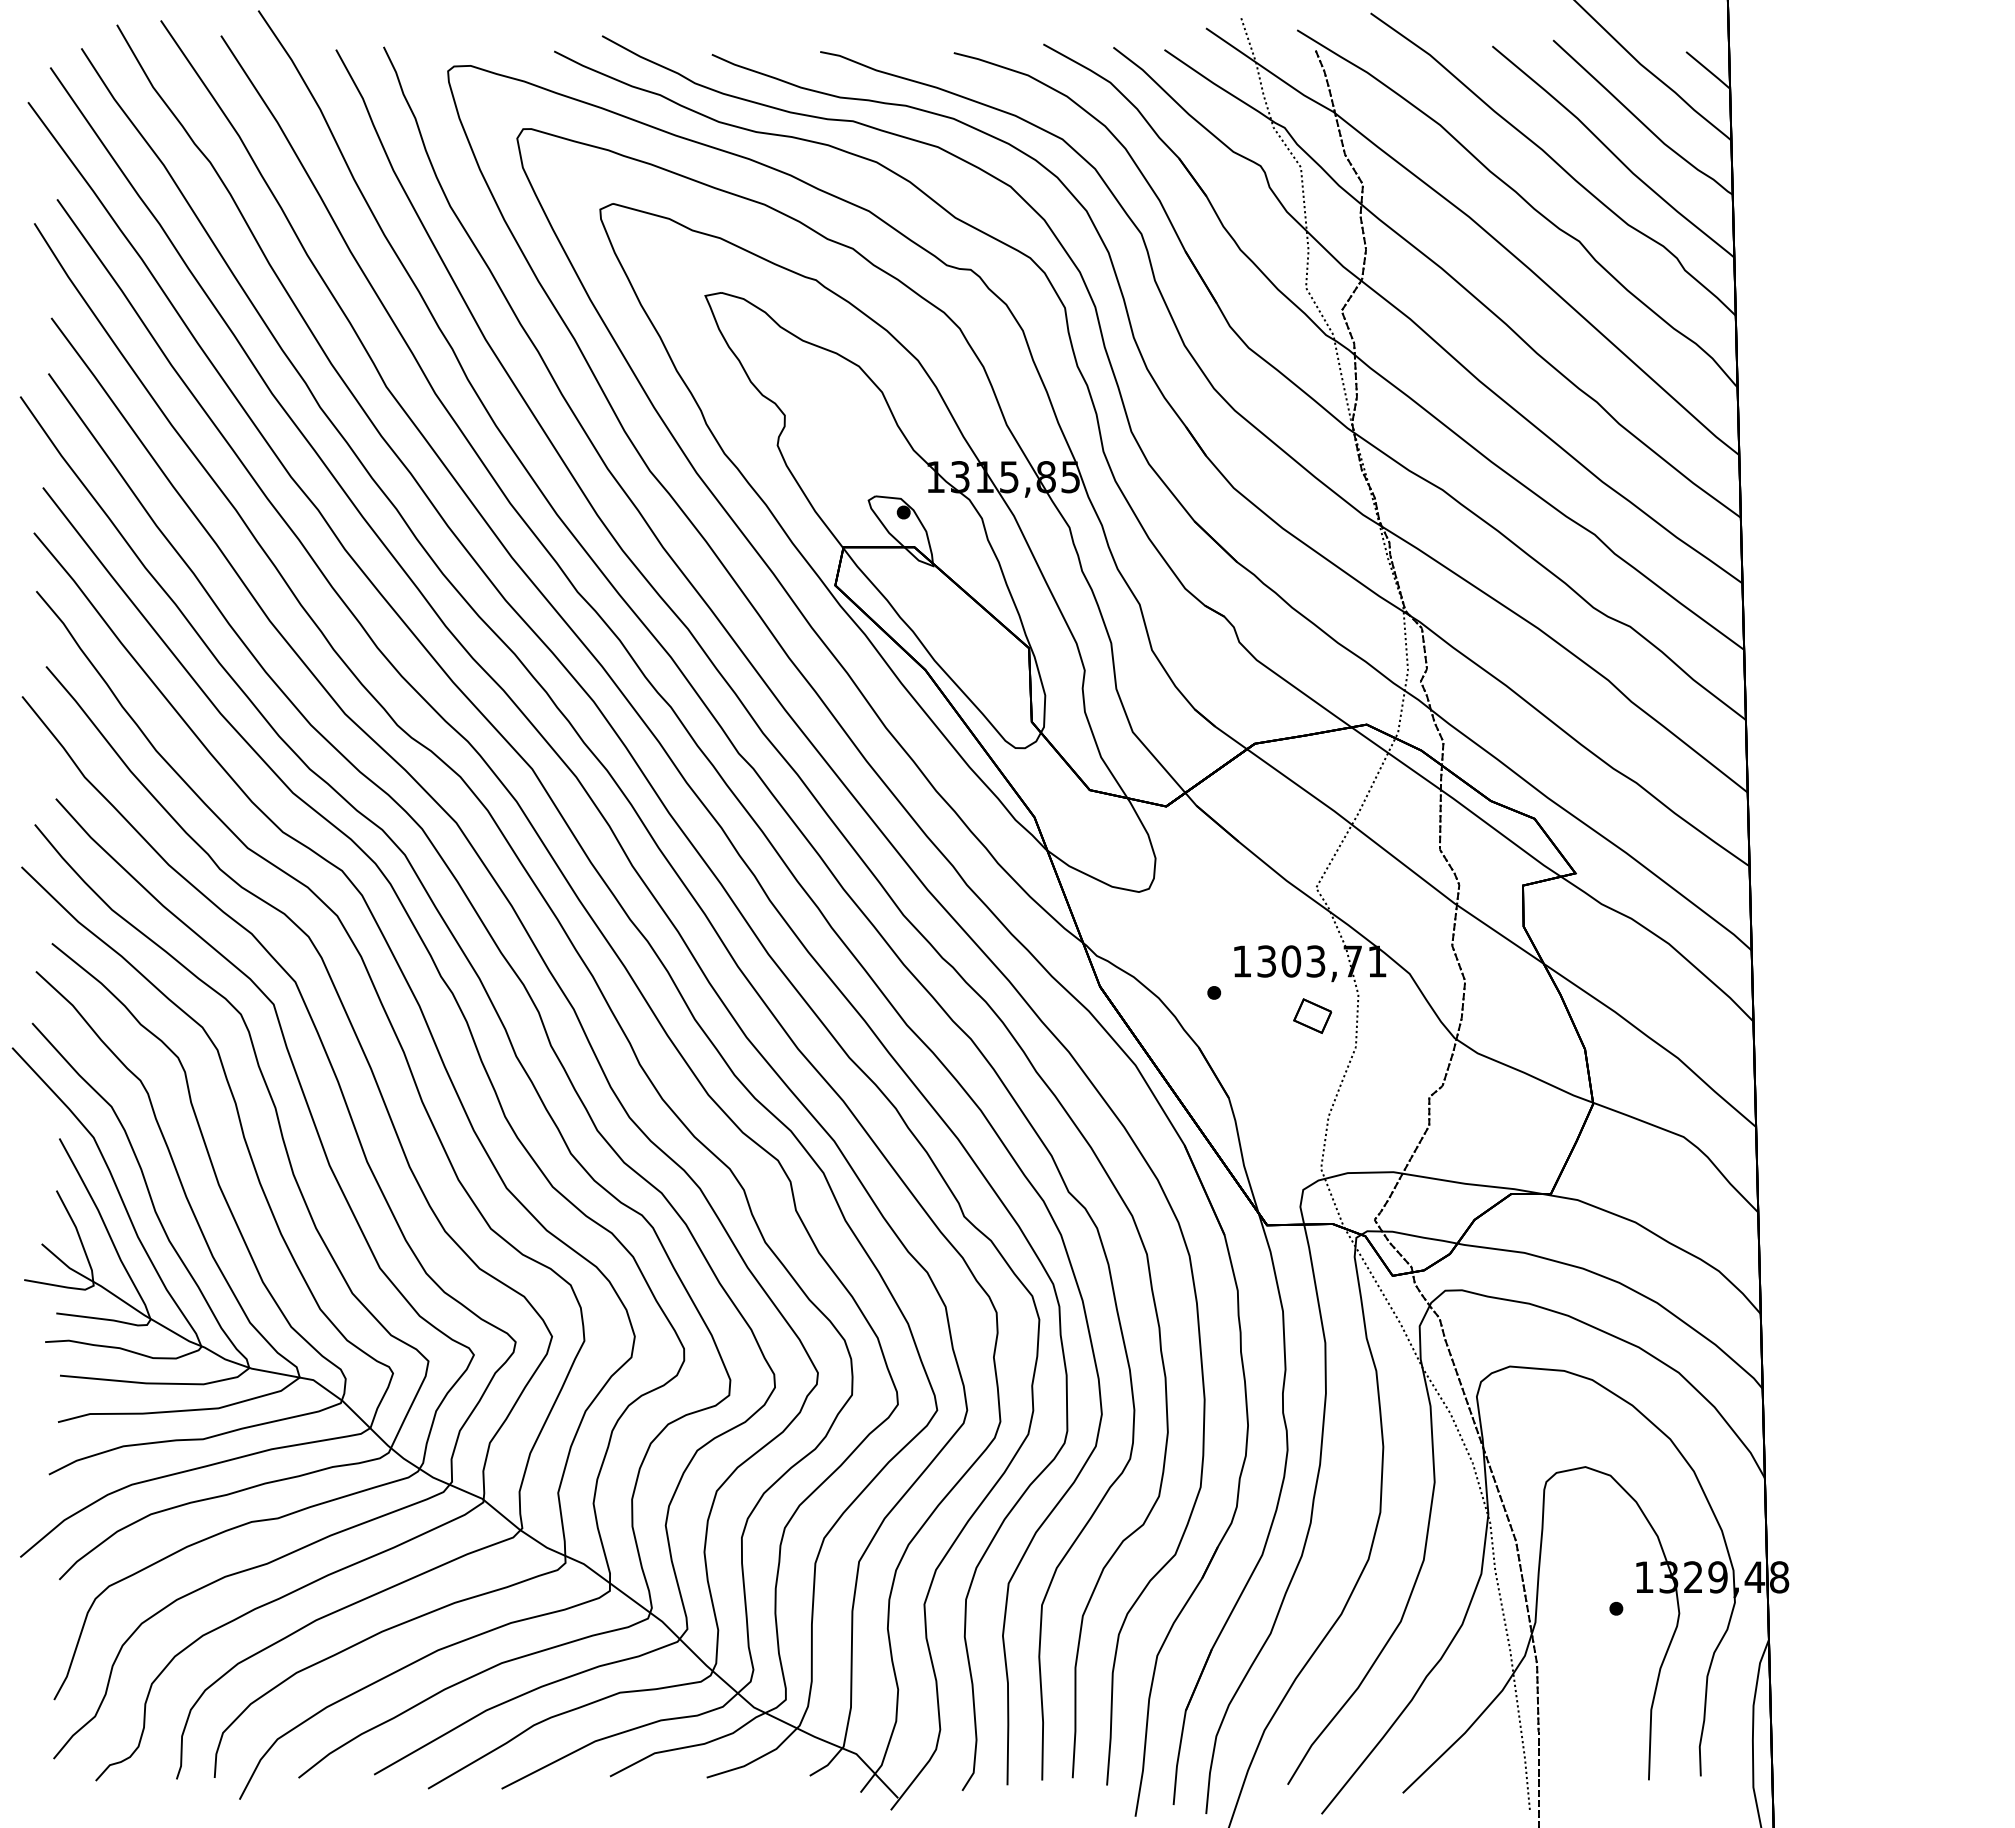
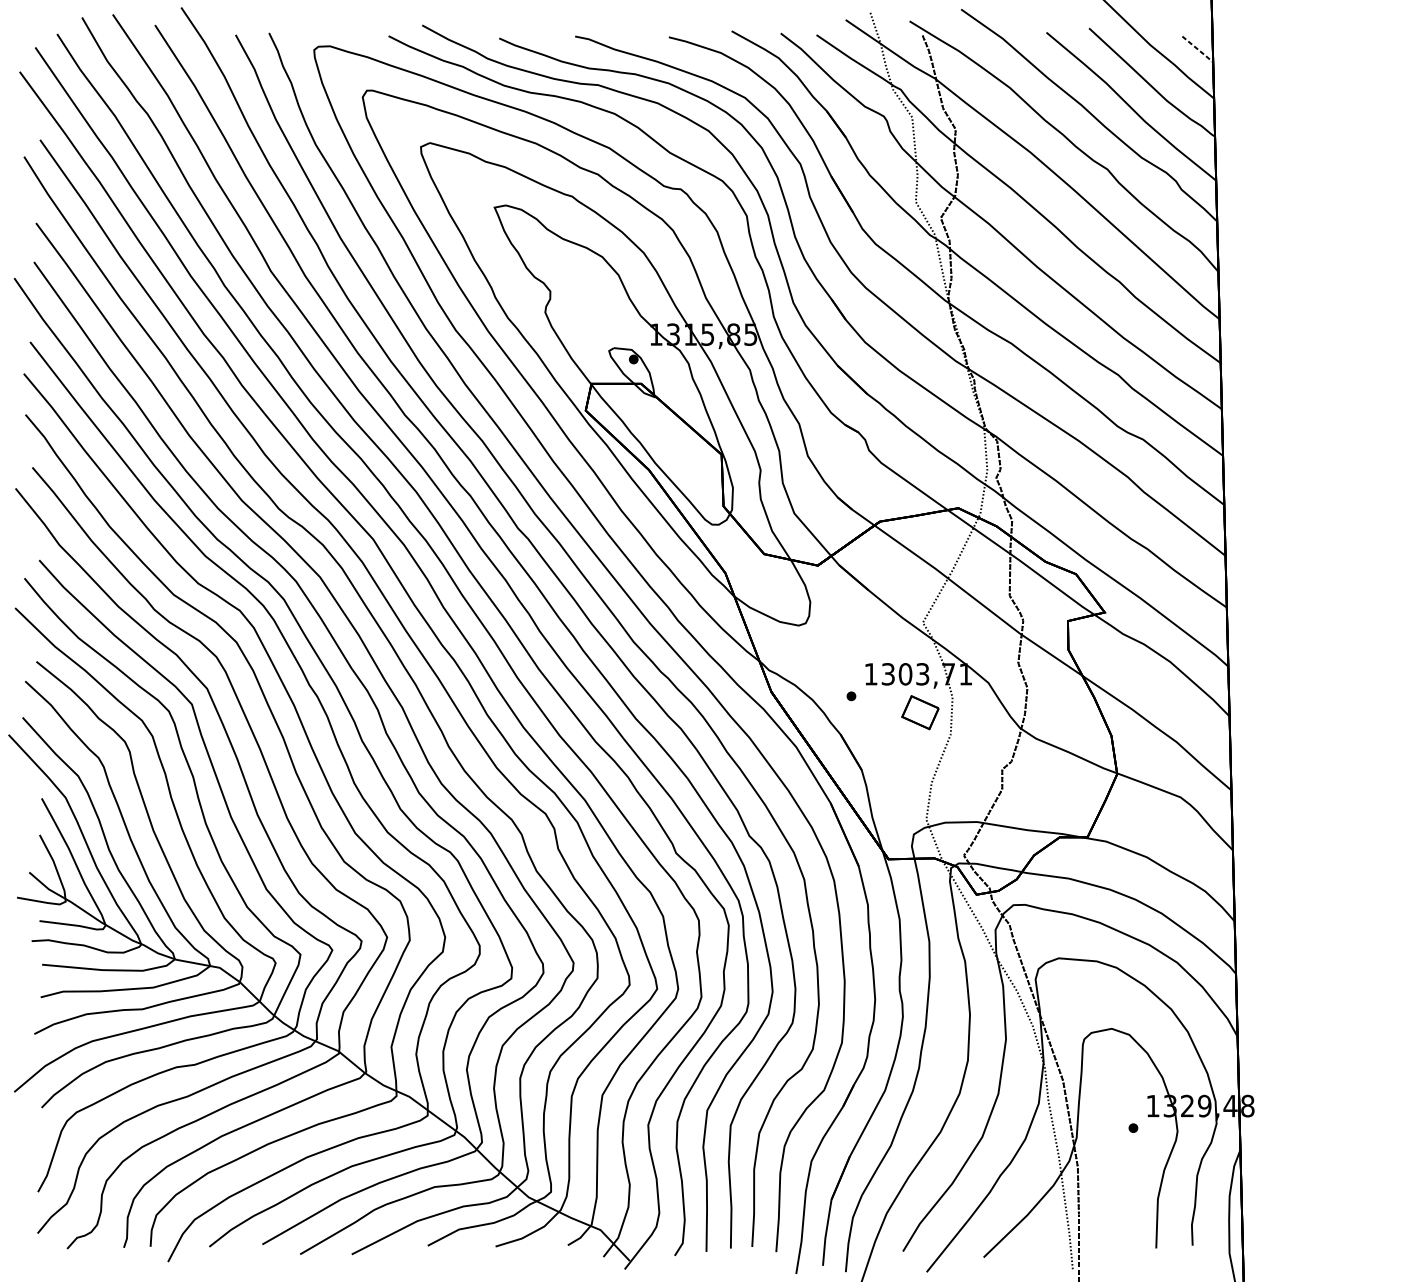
line: (1708, 70) -> (1198, 49), solid -> dashed
part: (1312, 1015) -> (920, 712), size x1.4

